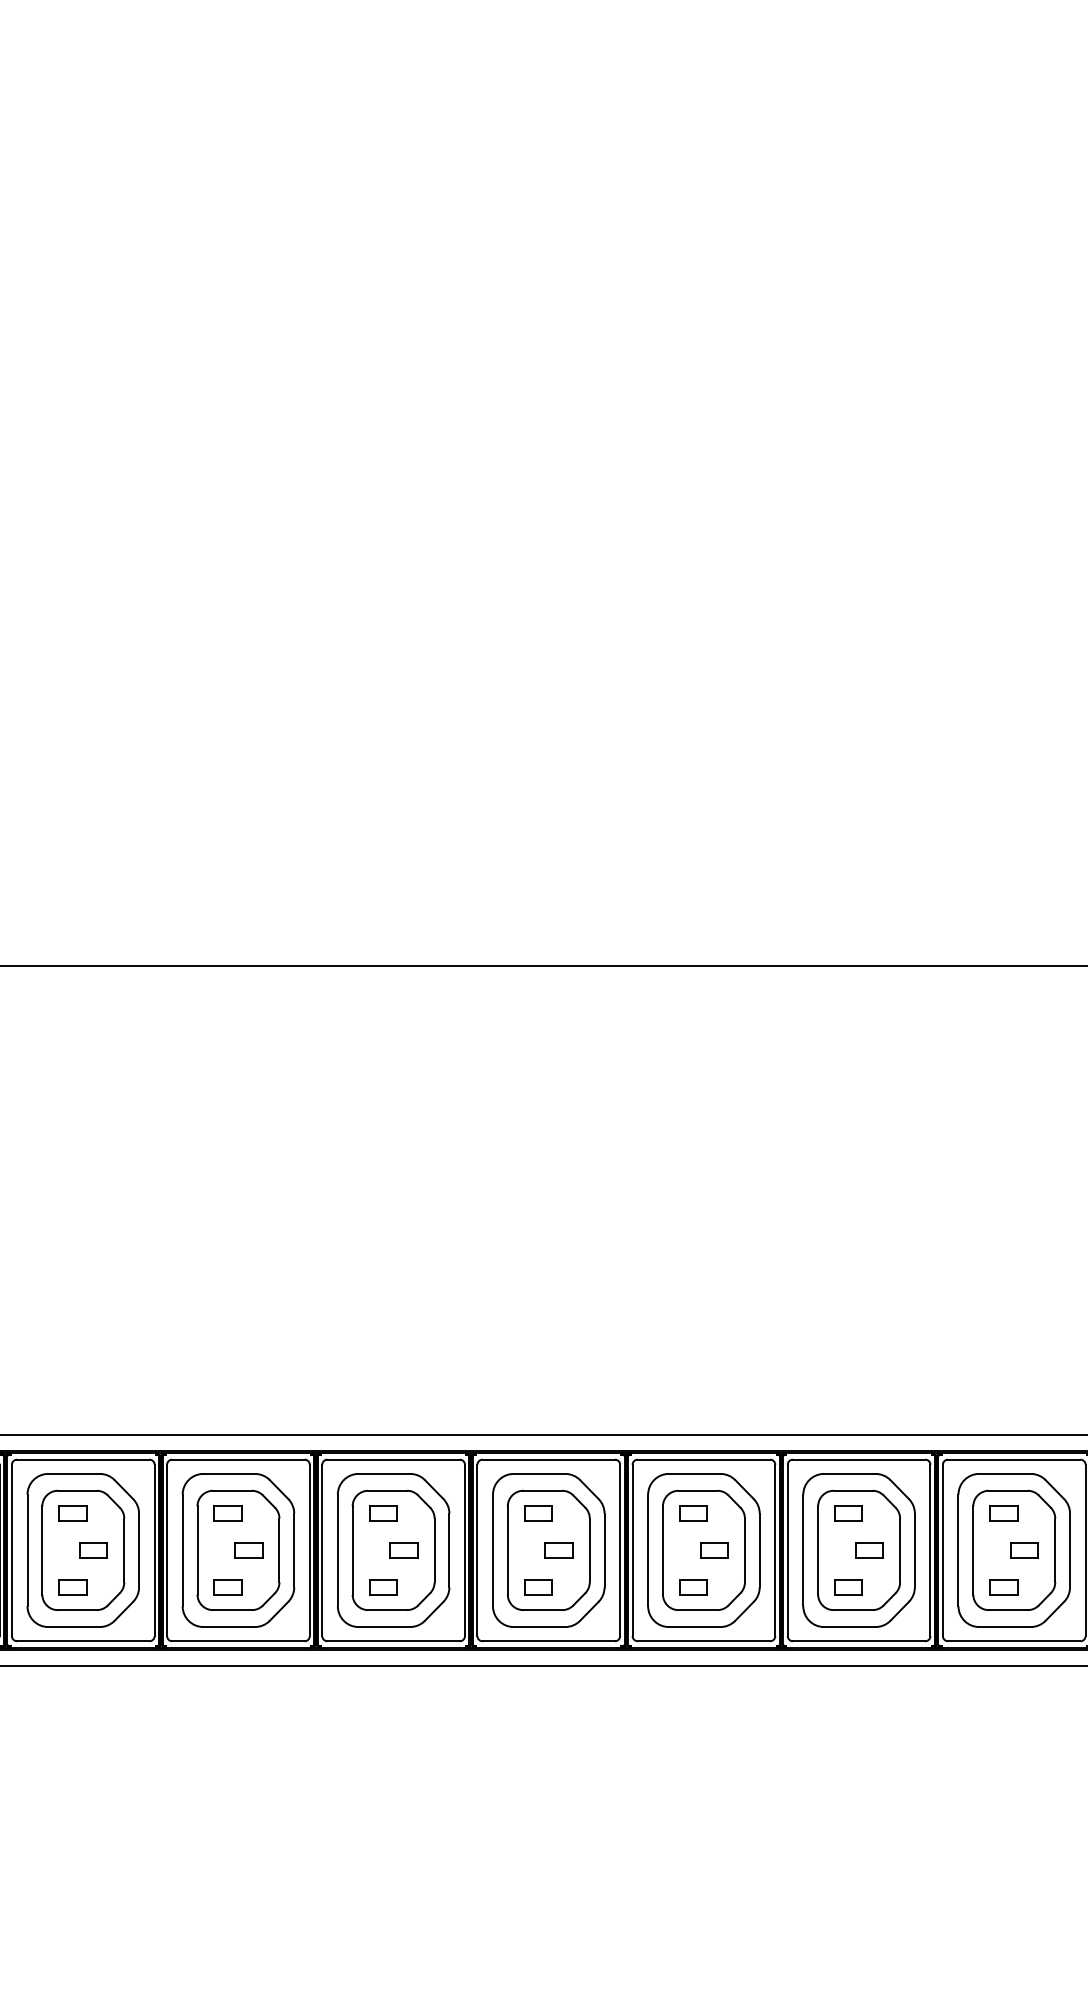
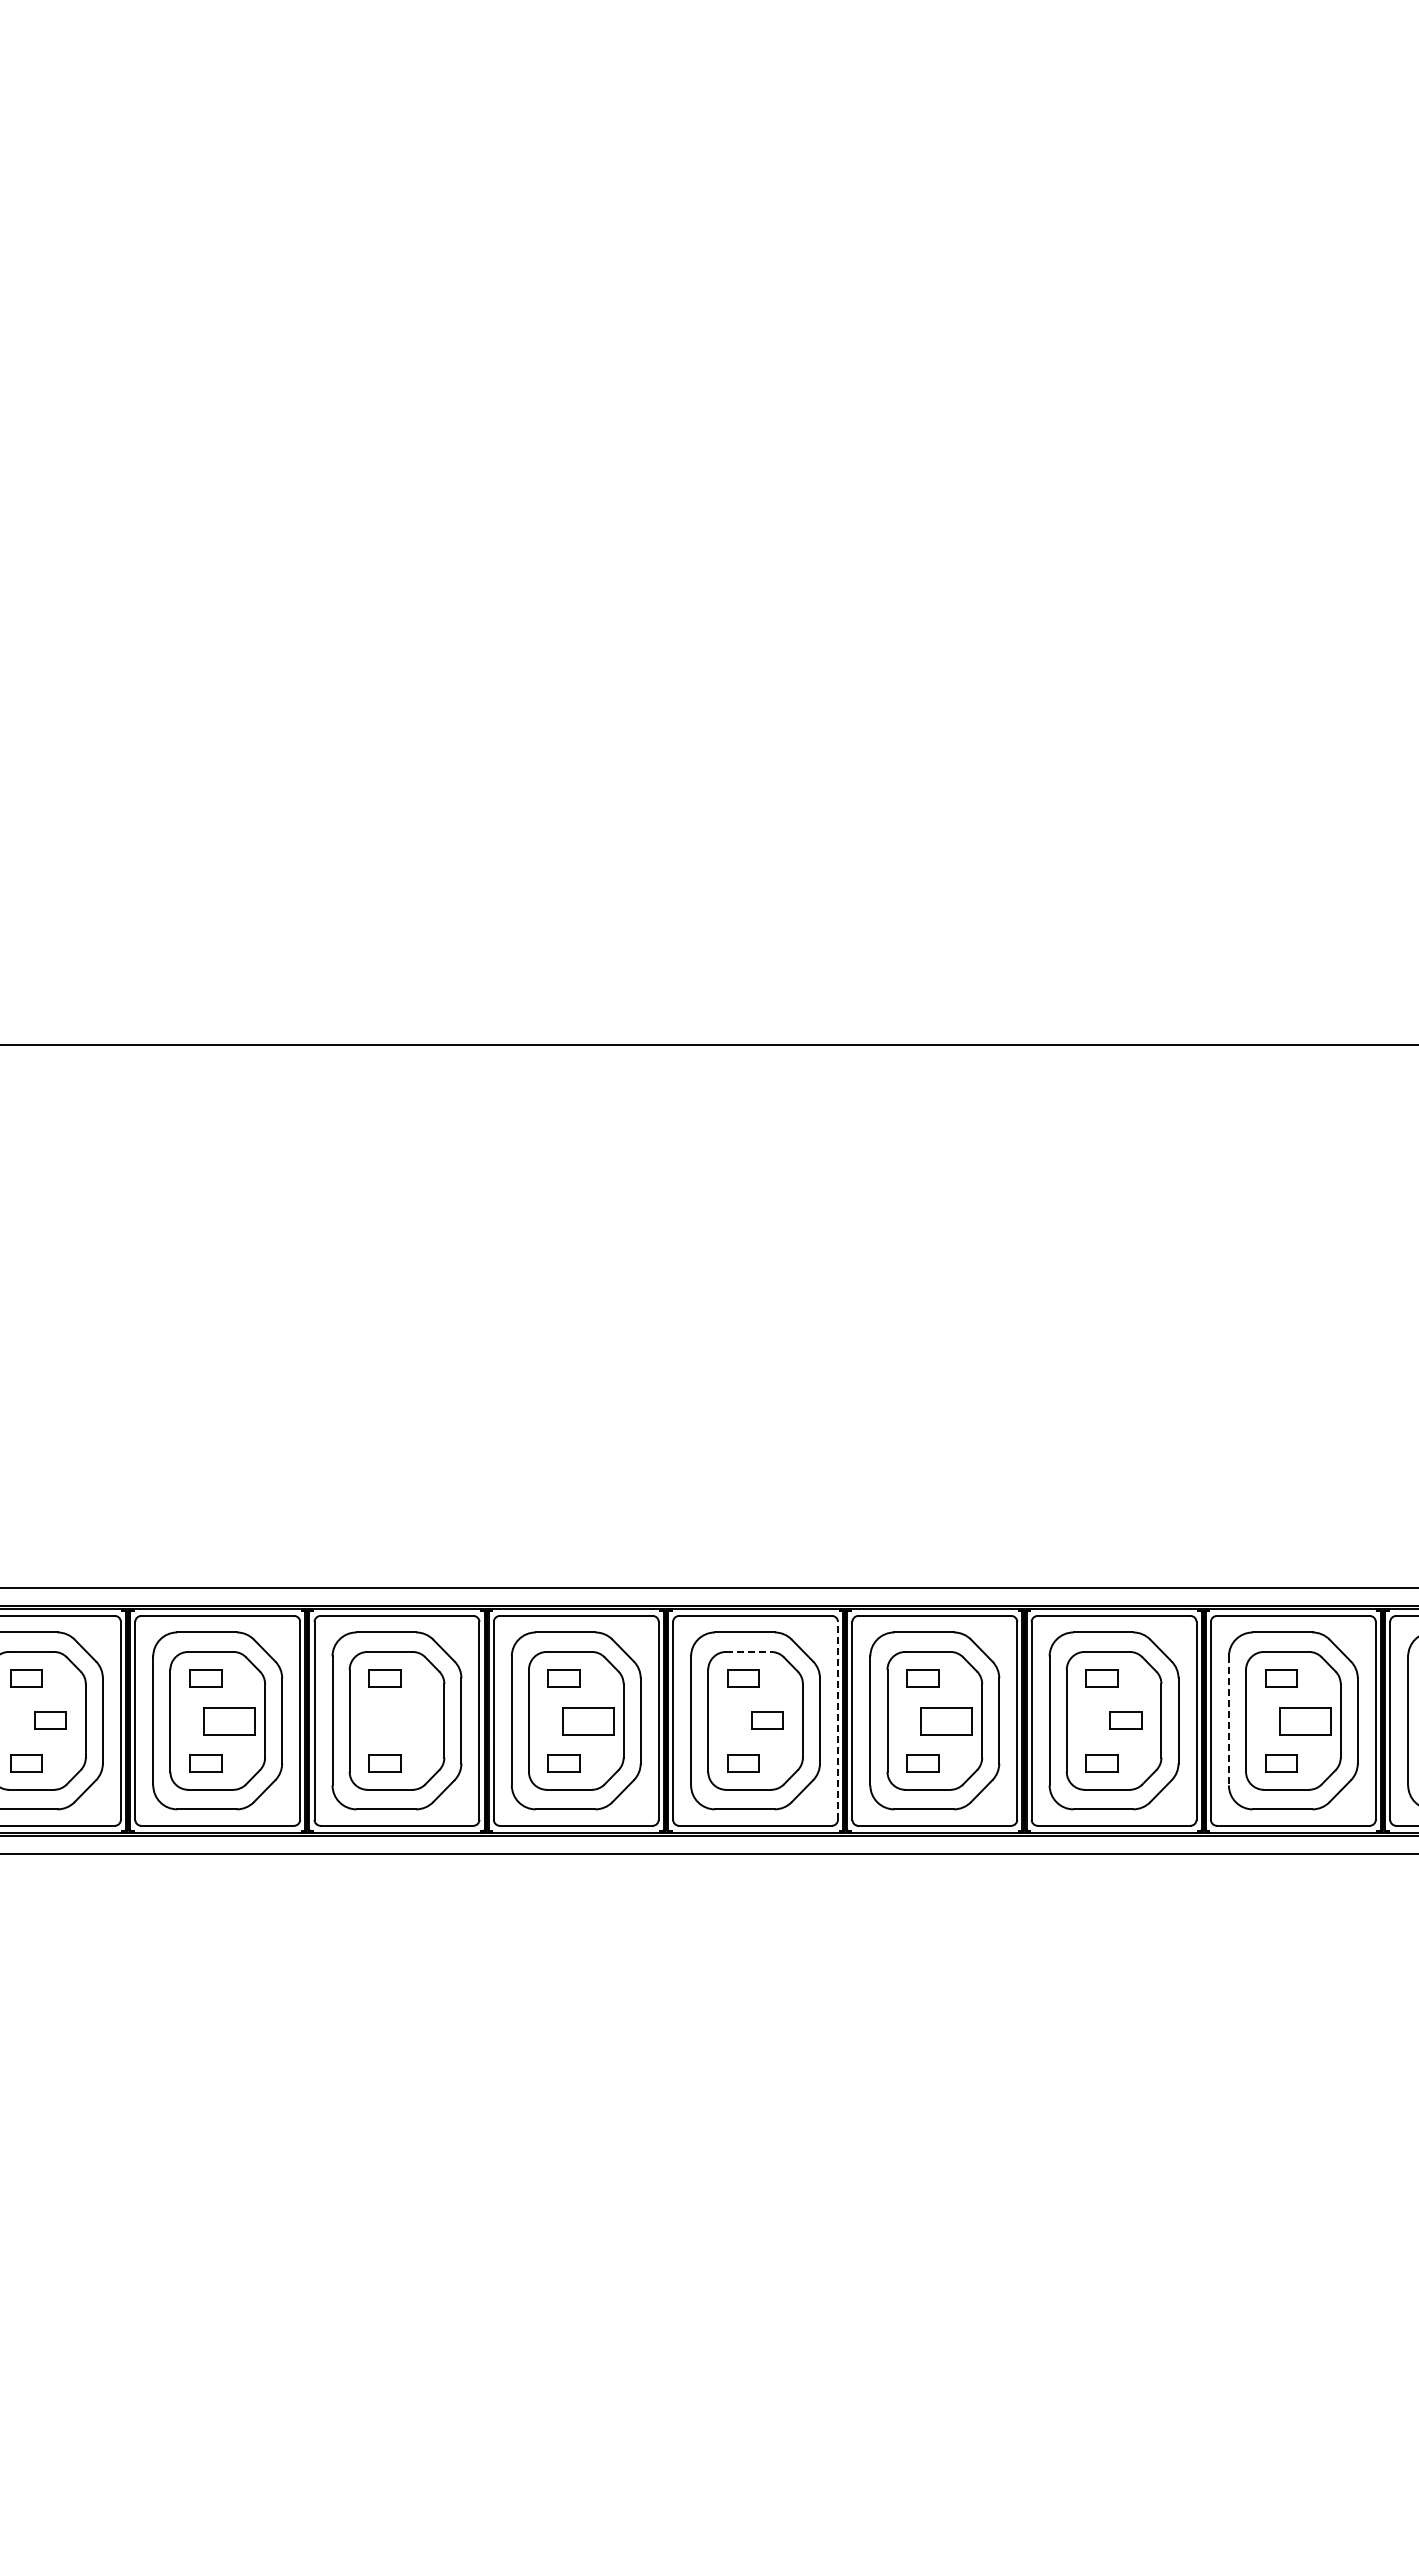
line: (543, 1490) -> (749, 1651), solid -> dashed
part: (93, 1550) -> (229, 1720), size x1.6
part: (248, 1550) -> (408, 1720), removed
part: (403, 1550) -> (587, 1720), size x1.6
line: (619, 1550) -> (837, 1720), solid -> dashed
part: (714, 1550) -> (946, 1720), size x1.6
line: (958, 1550) -> (1228, 1721), solid -> dashed
part: (1023, 1550) -> (1304, 1720), size x1.6

